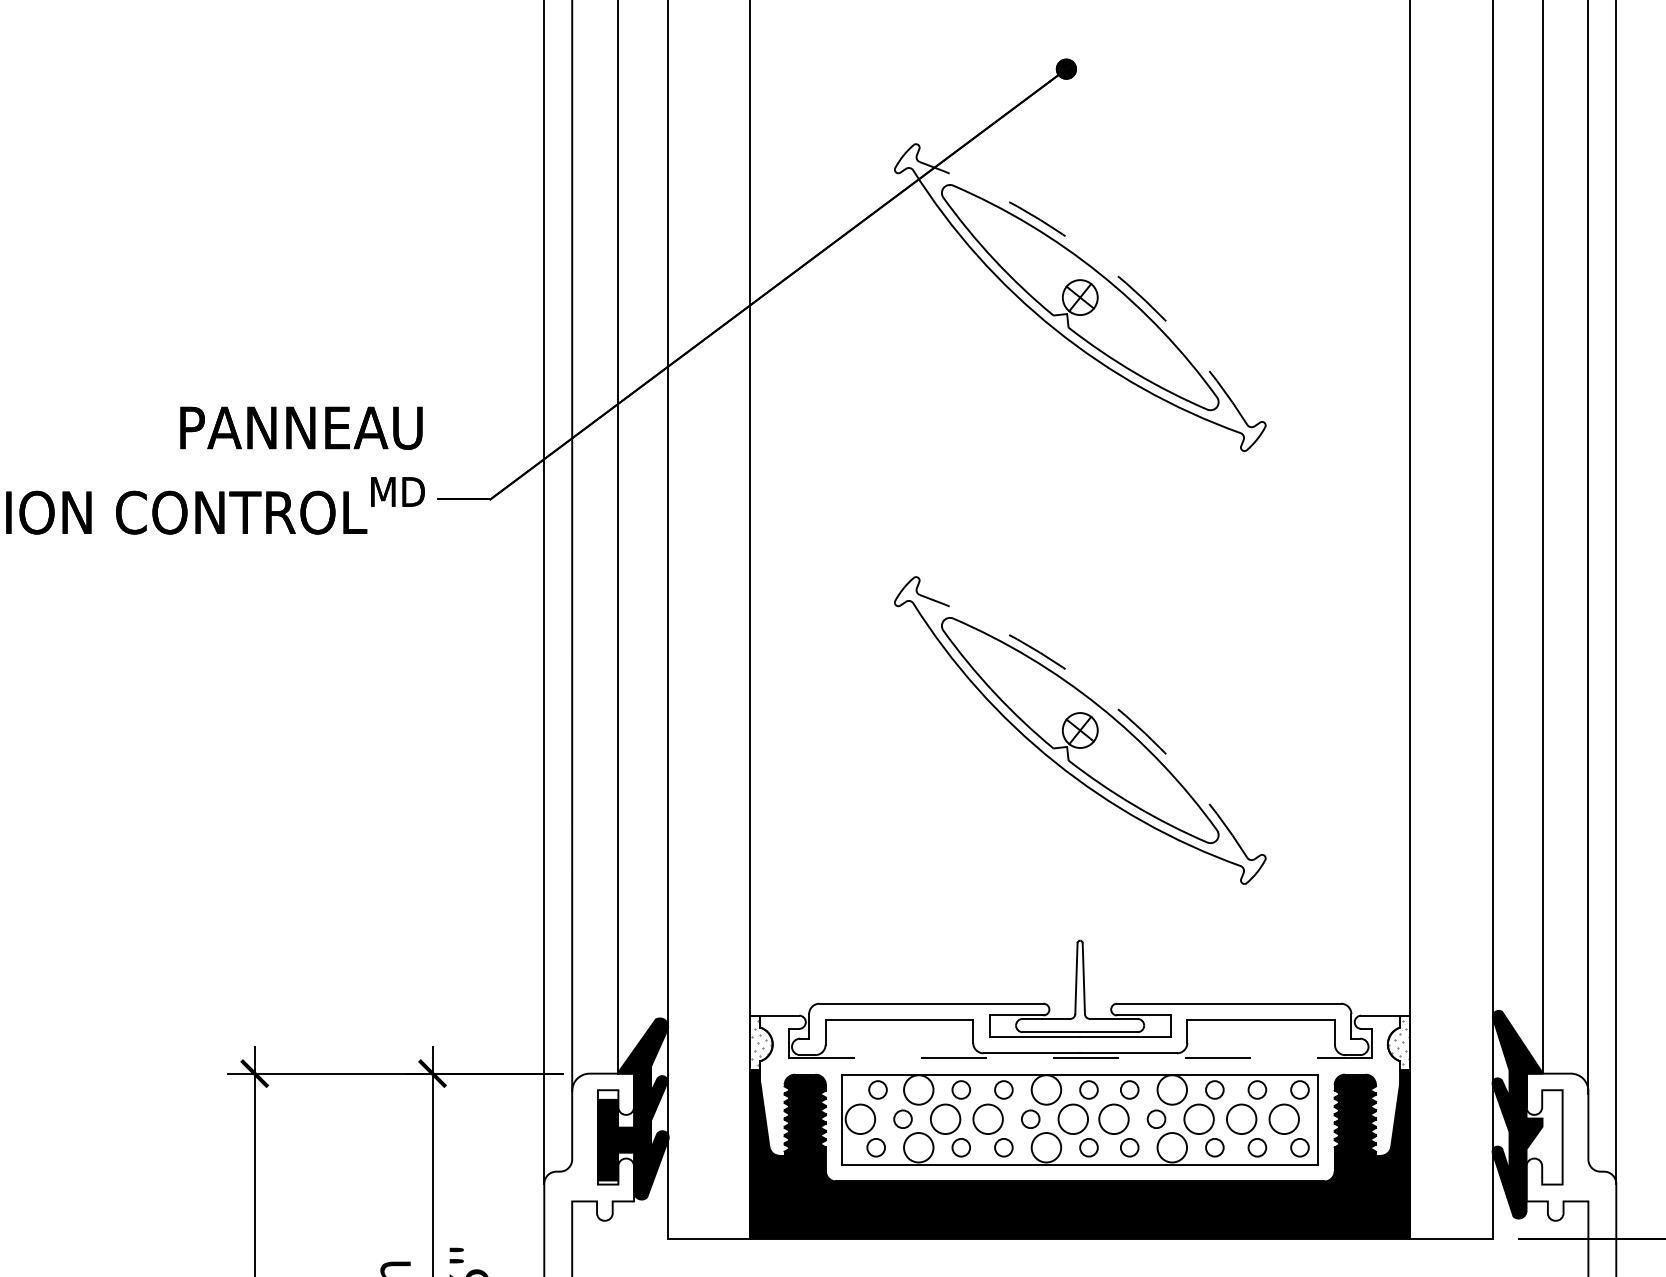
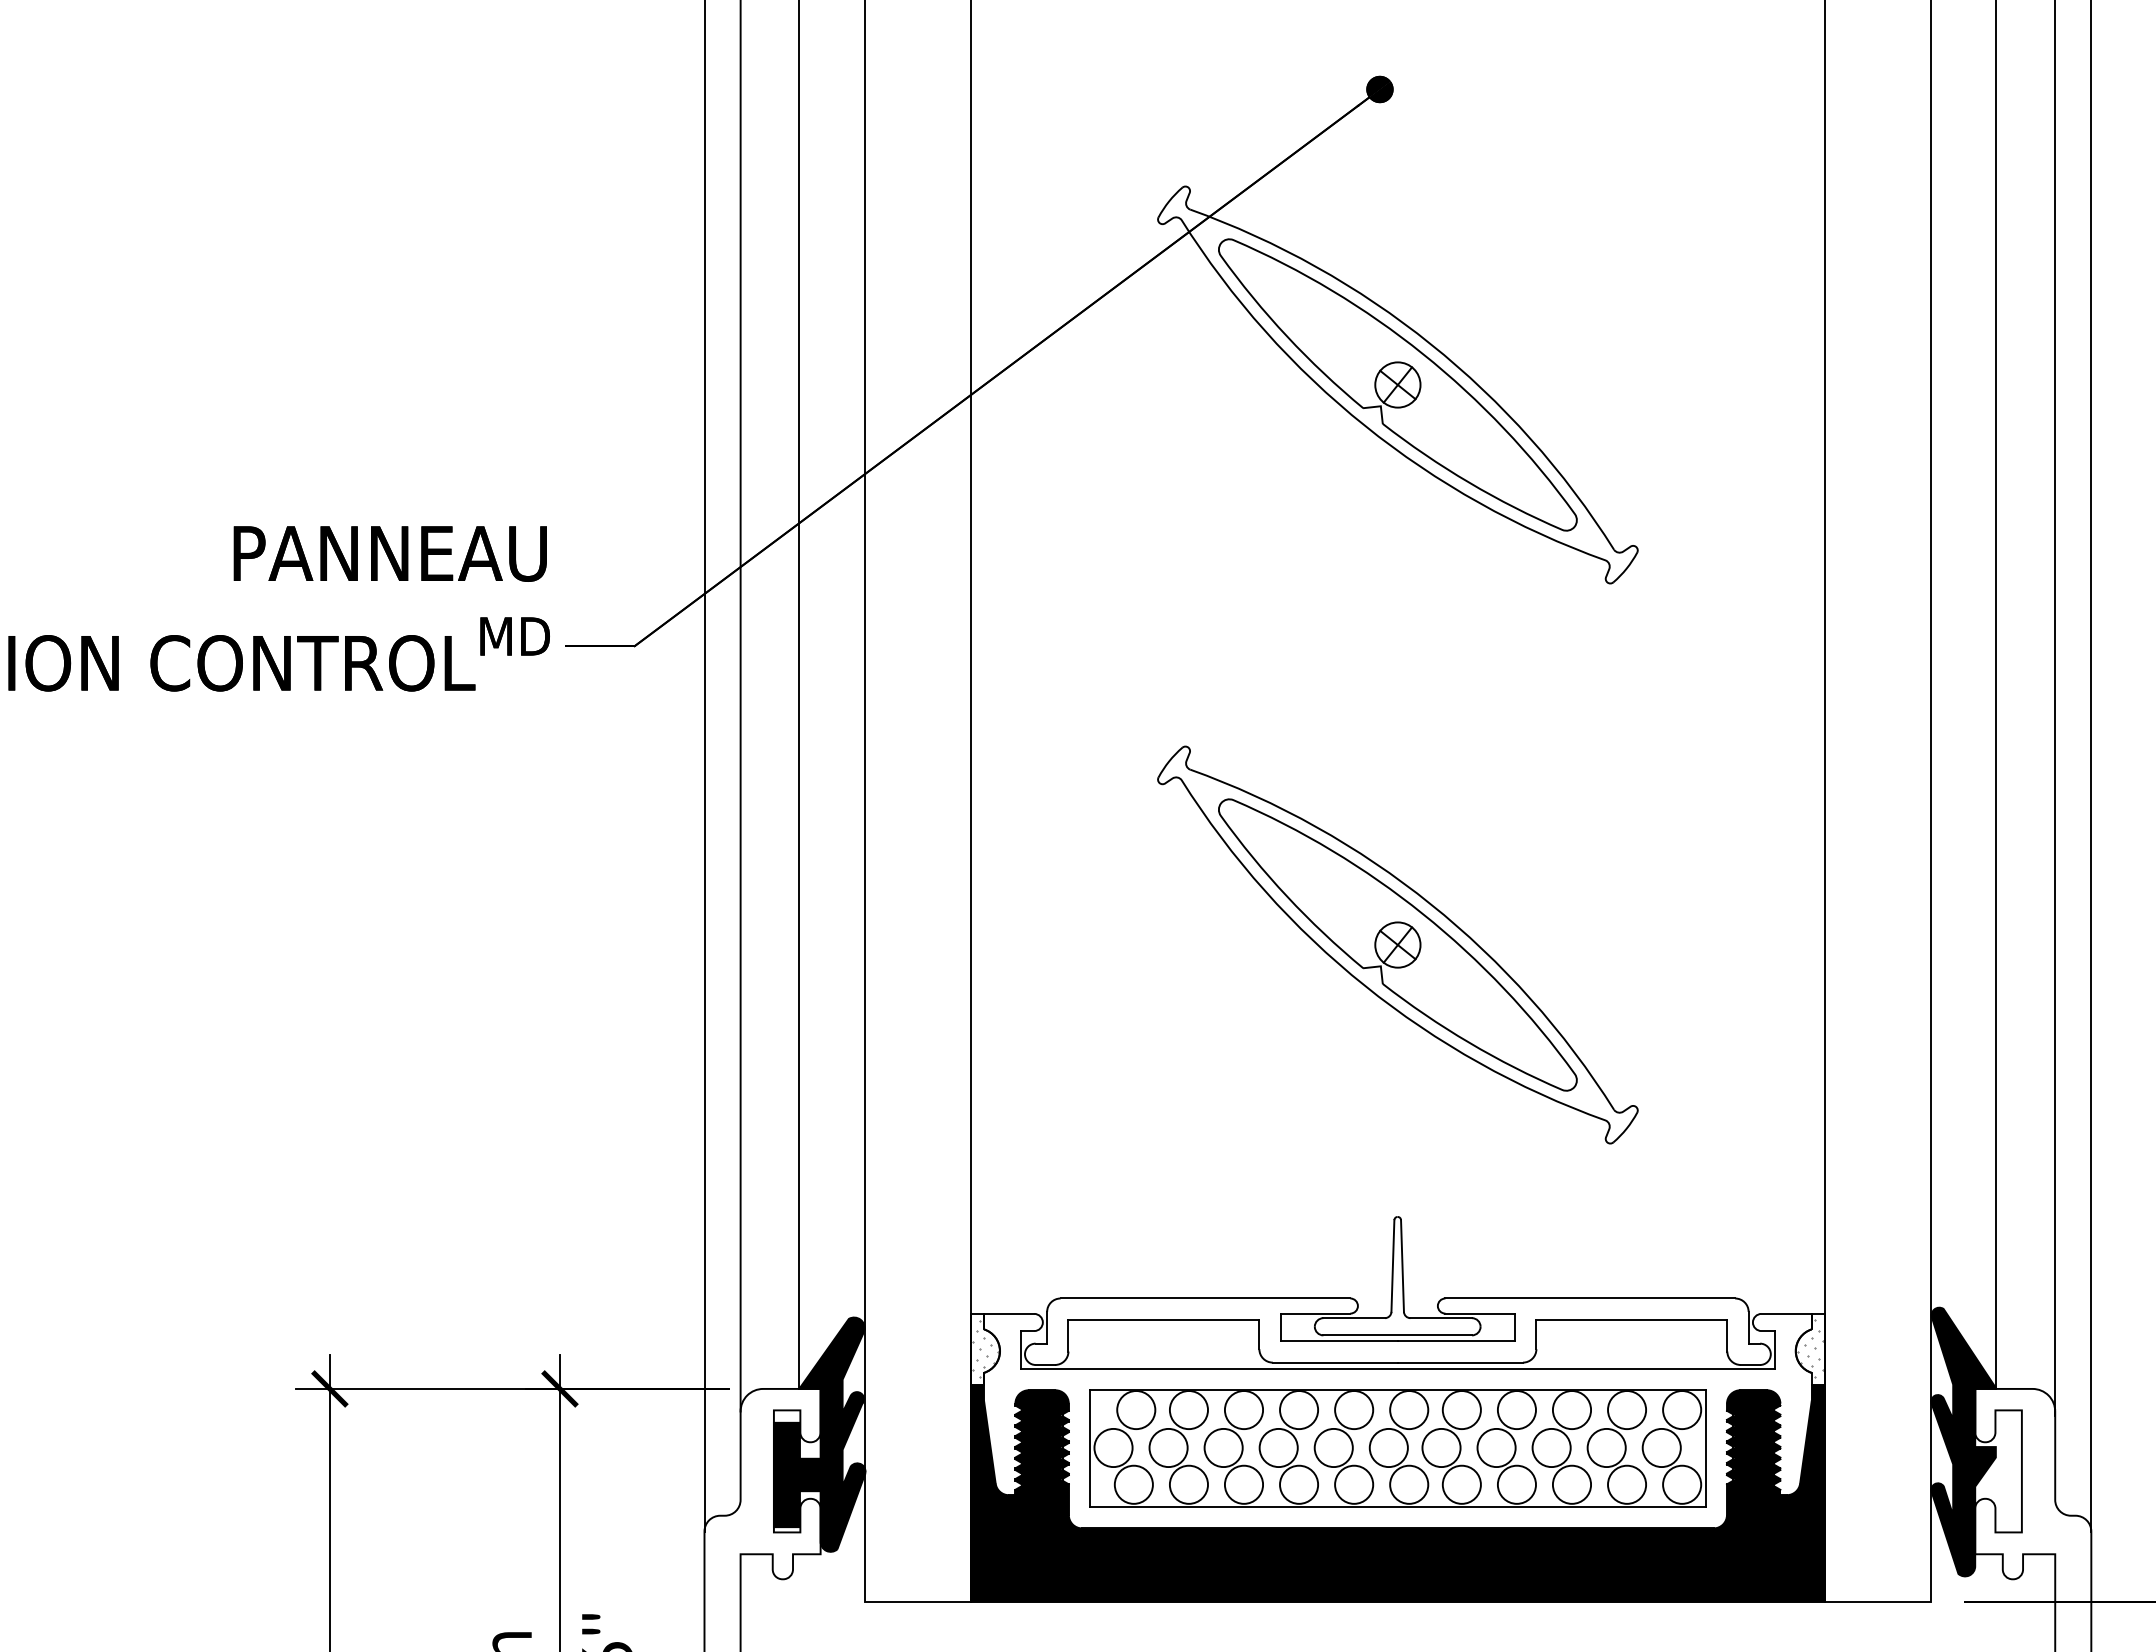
arc: (1105, 266) -> (1430, 344), dashed -> solid
arc: (1105, 699) -> (1430, 904), dashed -> solid
line: (1080, 1057) -> (1398, 1368), dashed -> solid
circle: (878, 1090) -> (1136, 1410), size x1.67
circle: (960, 1090) -> (1243, 1410), size x1.67
circle: (1004, 1090) -> (1299, 1410), size x1.67
circle: (1089, 1090) -> (1409, 1410), size x1.67
circle: (1129, 1090) -> (1461, 1410), size x1.67
circle: (1214, 1090) -> (1571, 1410), size x1.67
circle: (1257, 1090) -> (1627, 1410), size x1.67
circle: (1300, 1090) -> (1682, 1410), size x1.67
circle: (902, 1118) -> (1168, 1447), size x1.67
circle: (1030, 1118) -> (1333, 1447), size x1.67
circle: (1156, 1118) -> (1496, 1447), size x1.67
circle: (875, 1147) -> (1133, 1484), size x1.67
circle: (960, 1147) -> (1243, 1484), size x1.67
circle: (1004, 1147) -> (1299, 1484), size x1.67
circle: (1089, 1147) -> (1409, 1484), size x1.67
circle: (1129, 1147) -> (1461, 1484), size x1.67
circle: (1214, 1147) -> (1571, 1484), size x1.67
circle: (1257, 1147) -> (1627, 1484), size x1.67
circle: (1300, 1147) -> (1682, 1484), size x1.67

